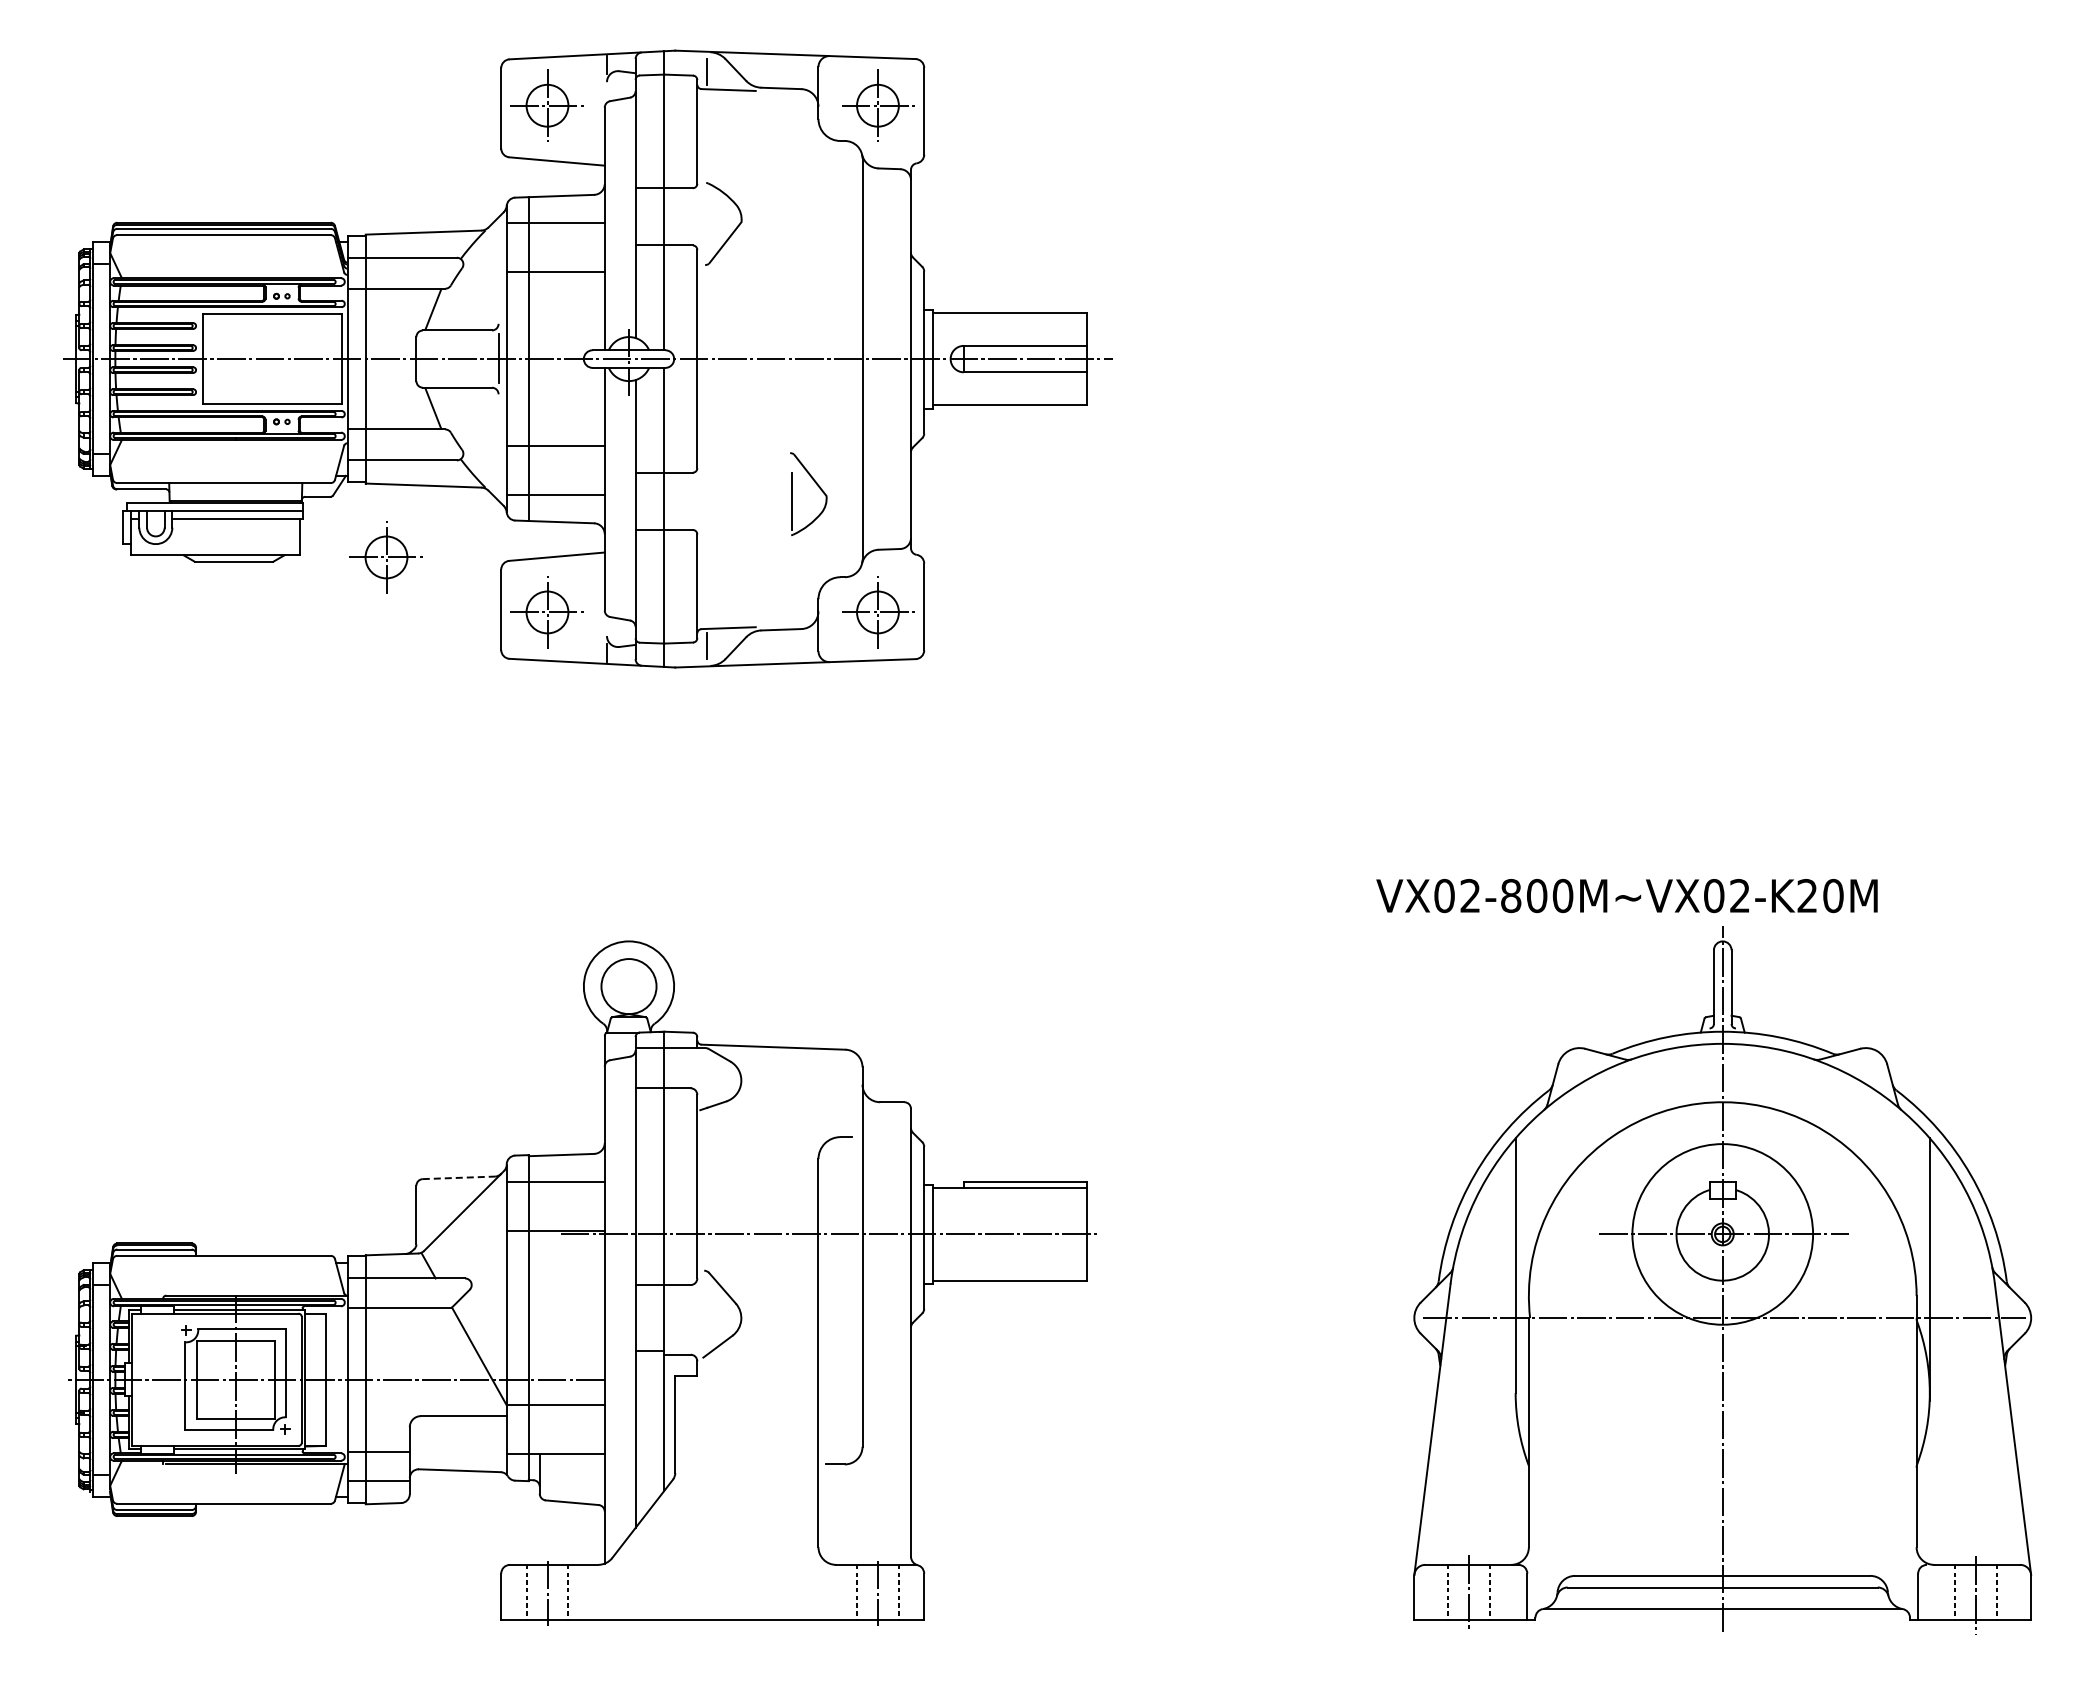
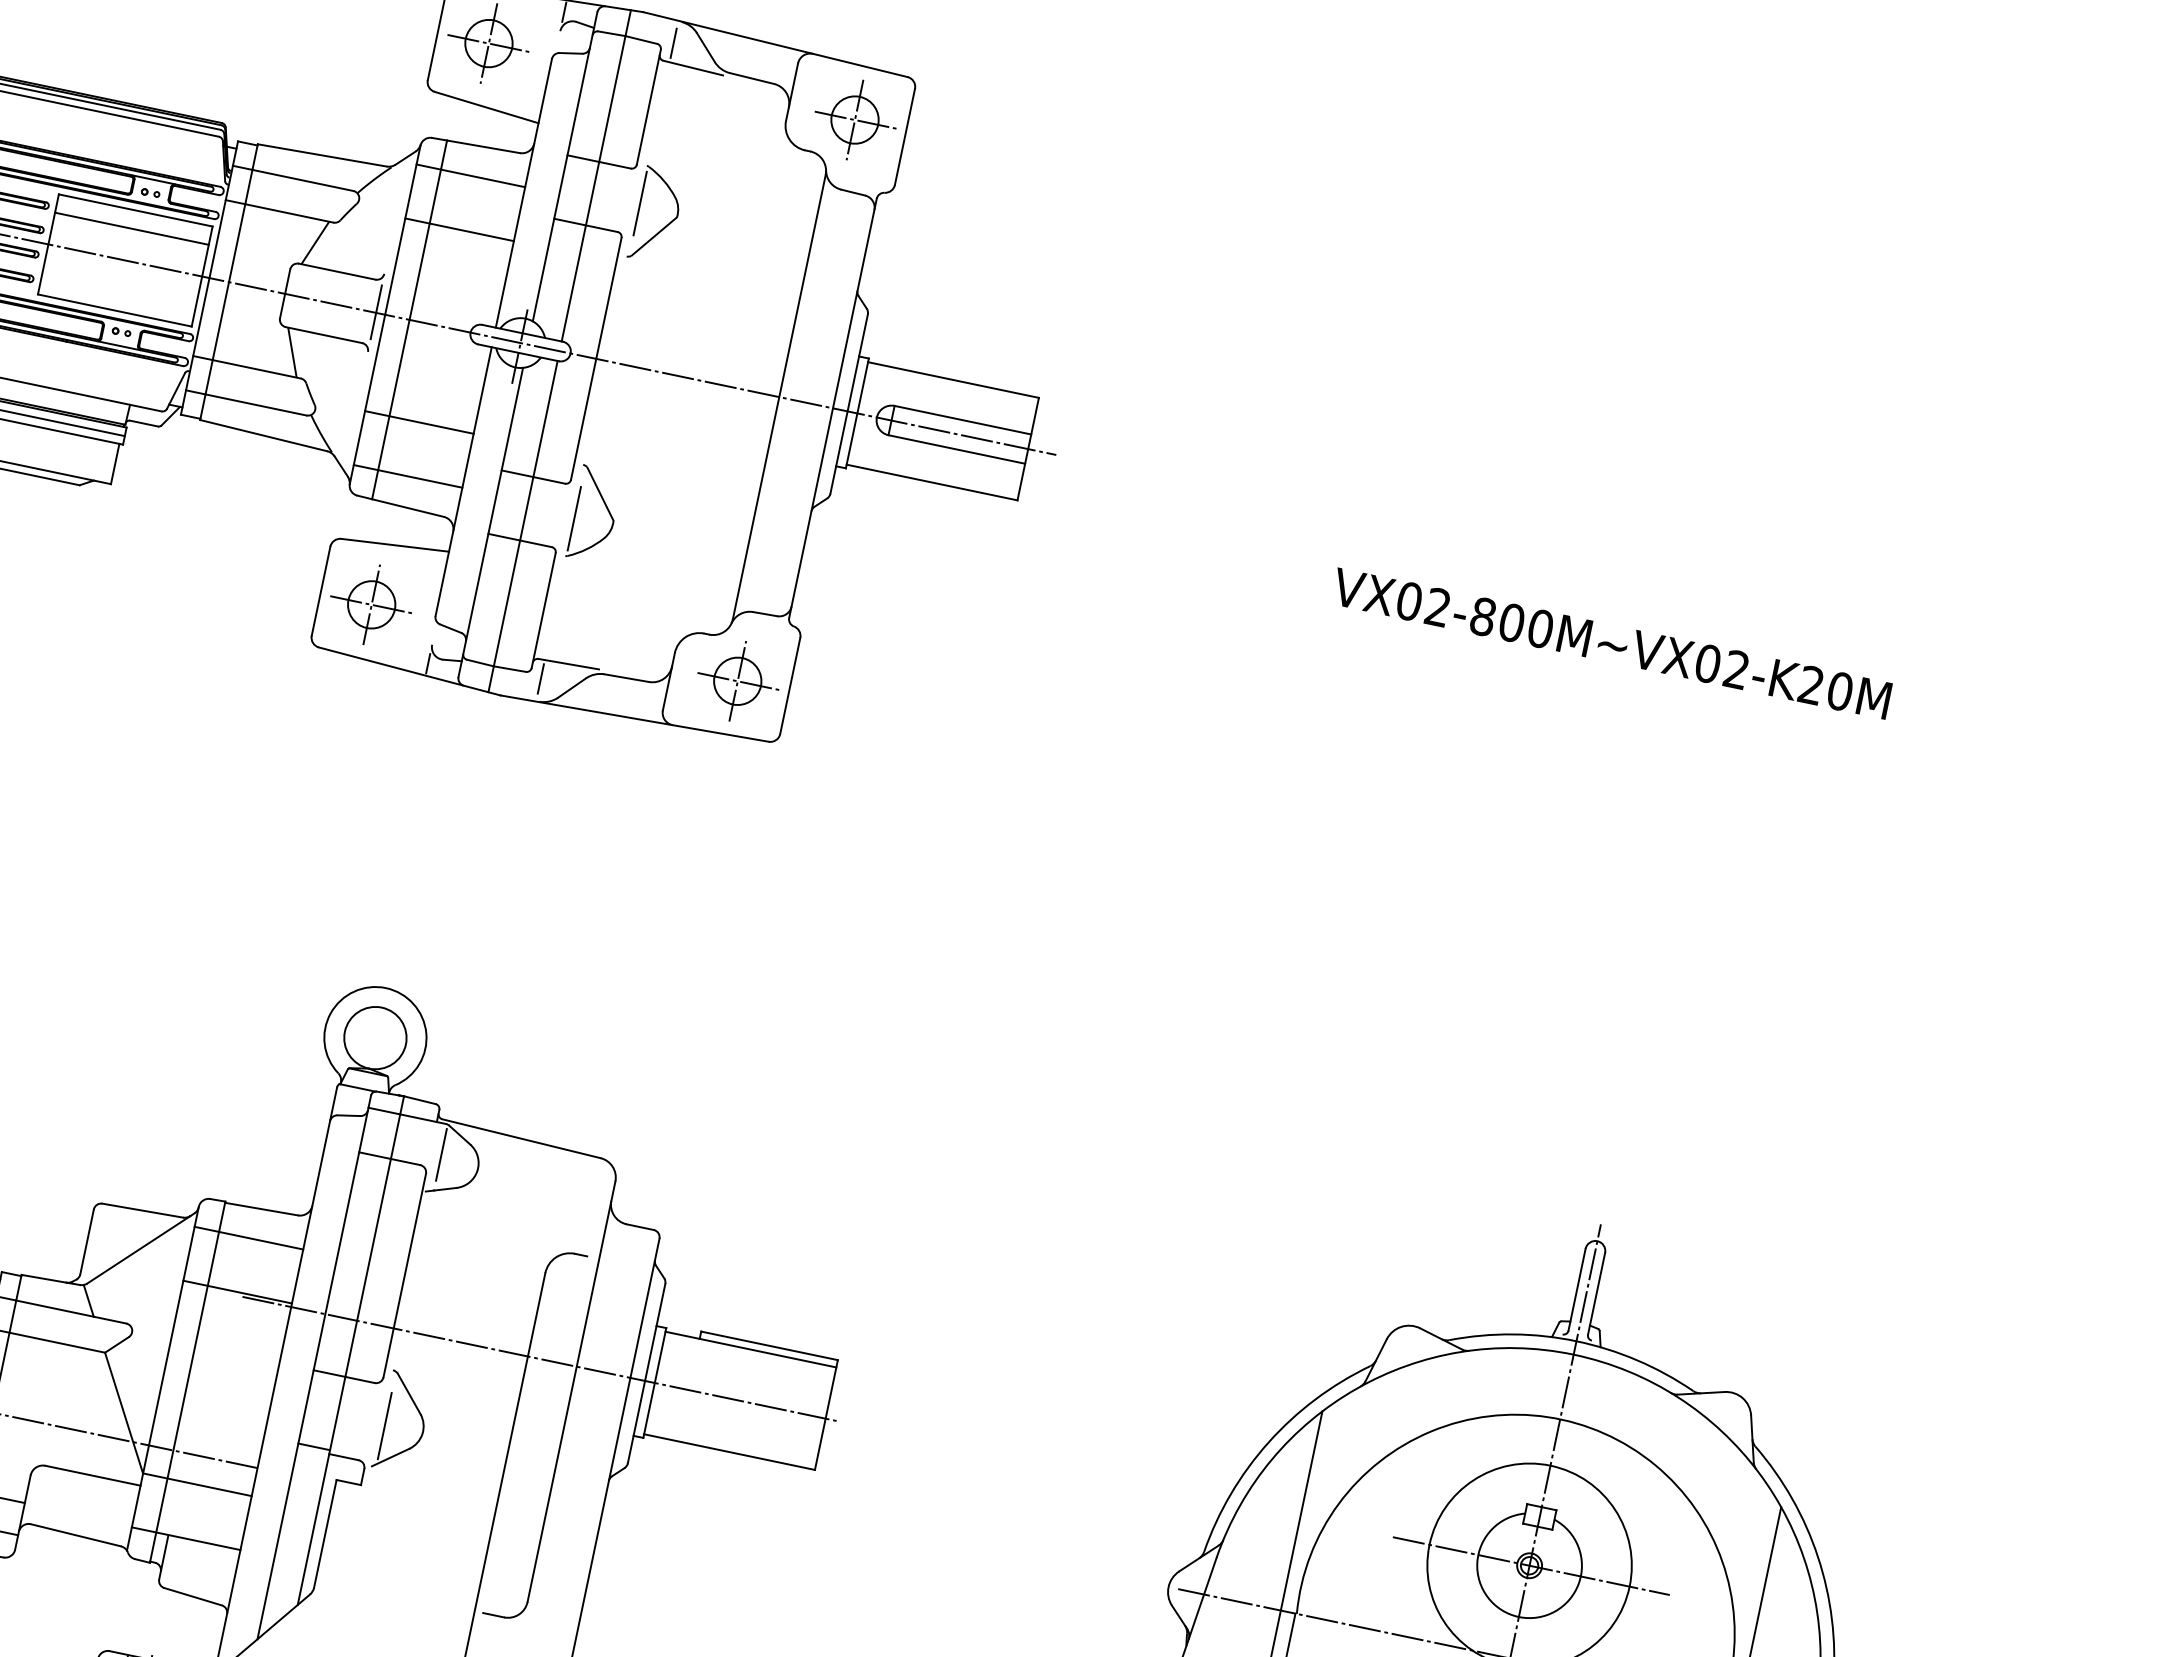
line: (707, 216) -> (640, 203), added
line: (271, 330) -> (131, 228), added
part: (817, 486) -> (605, 508), moved
part: (385, 557) -> (204, 506), removed
text: (1626, 896) -> (1610, 644), moved
line: (707, 1075) -> (441, 1154), added
line: (459, 1177) -> (143, 1210), dashed -> solid
line: (707, 1320) -> (385, 1426), added

